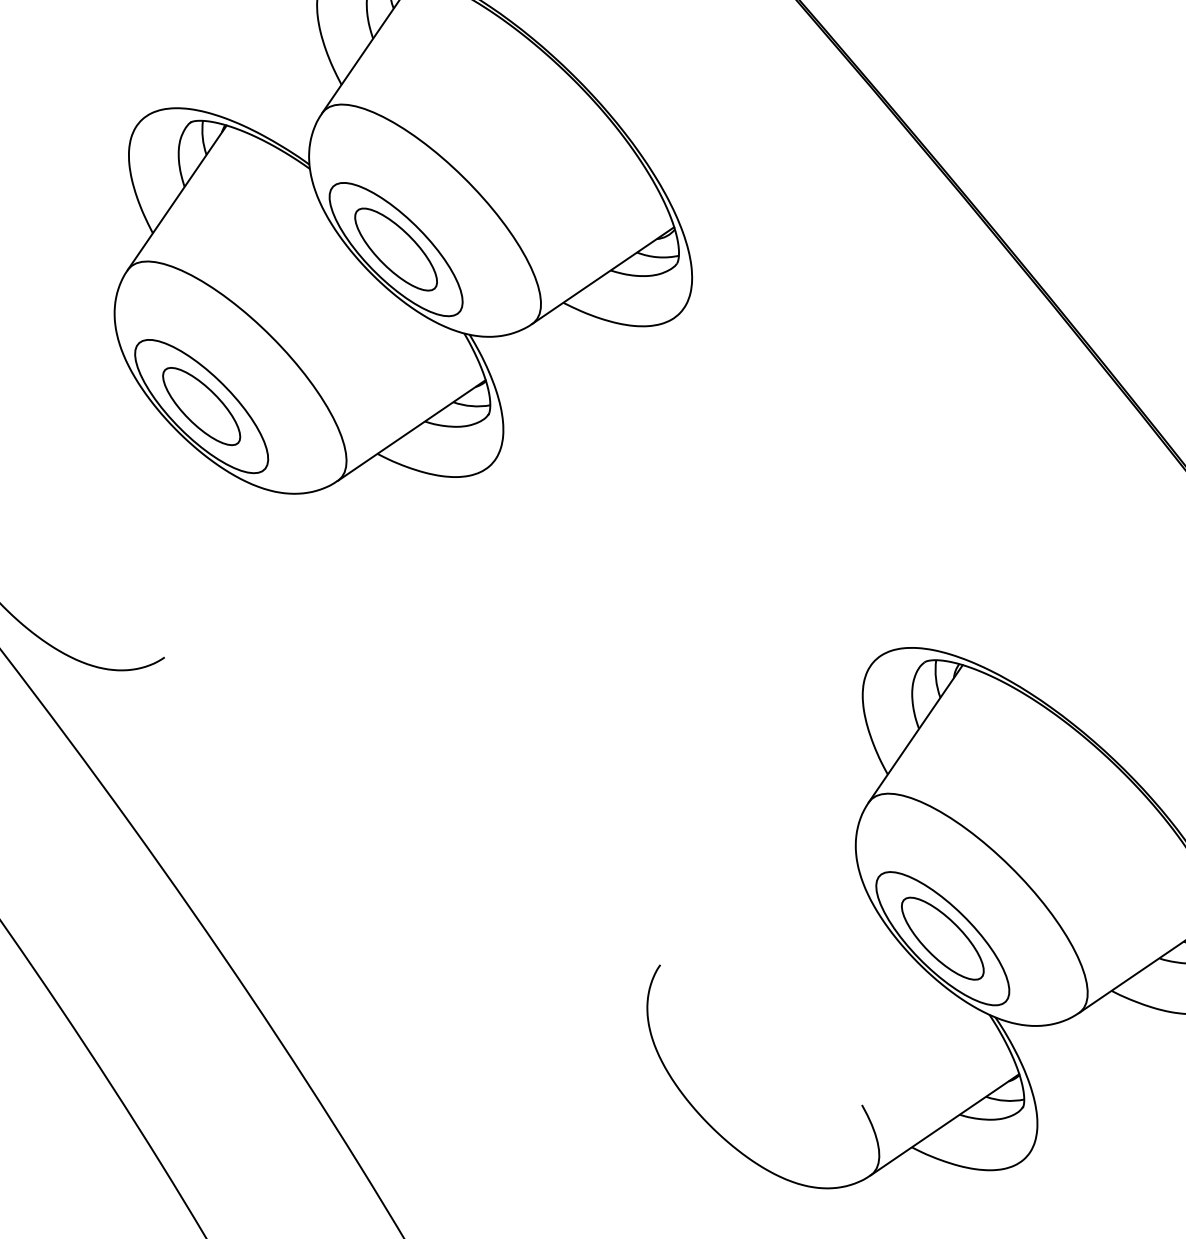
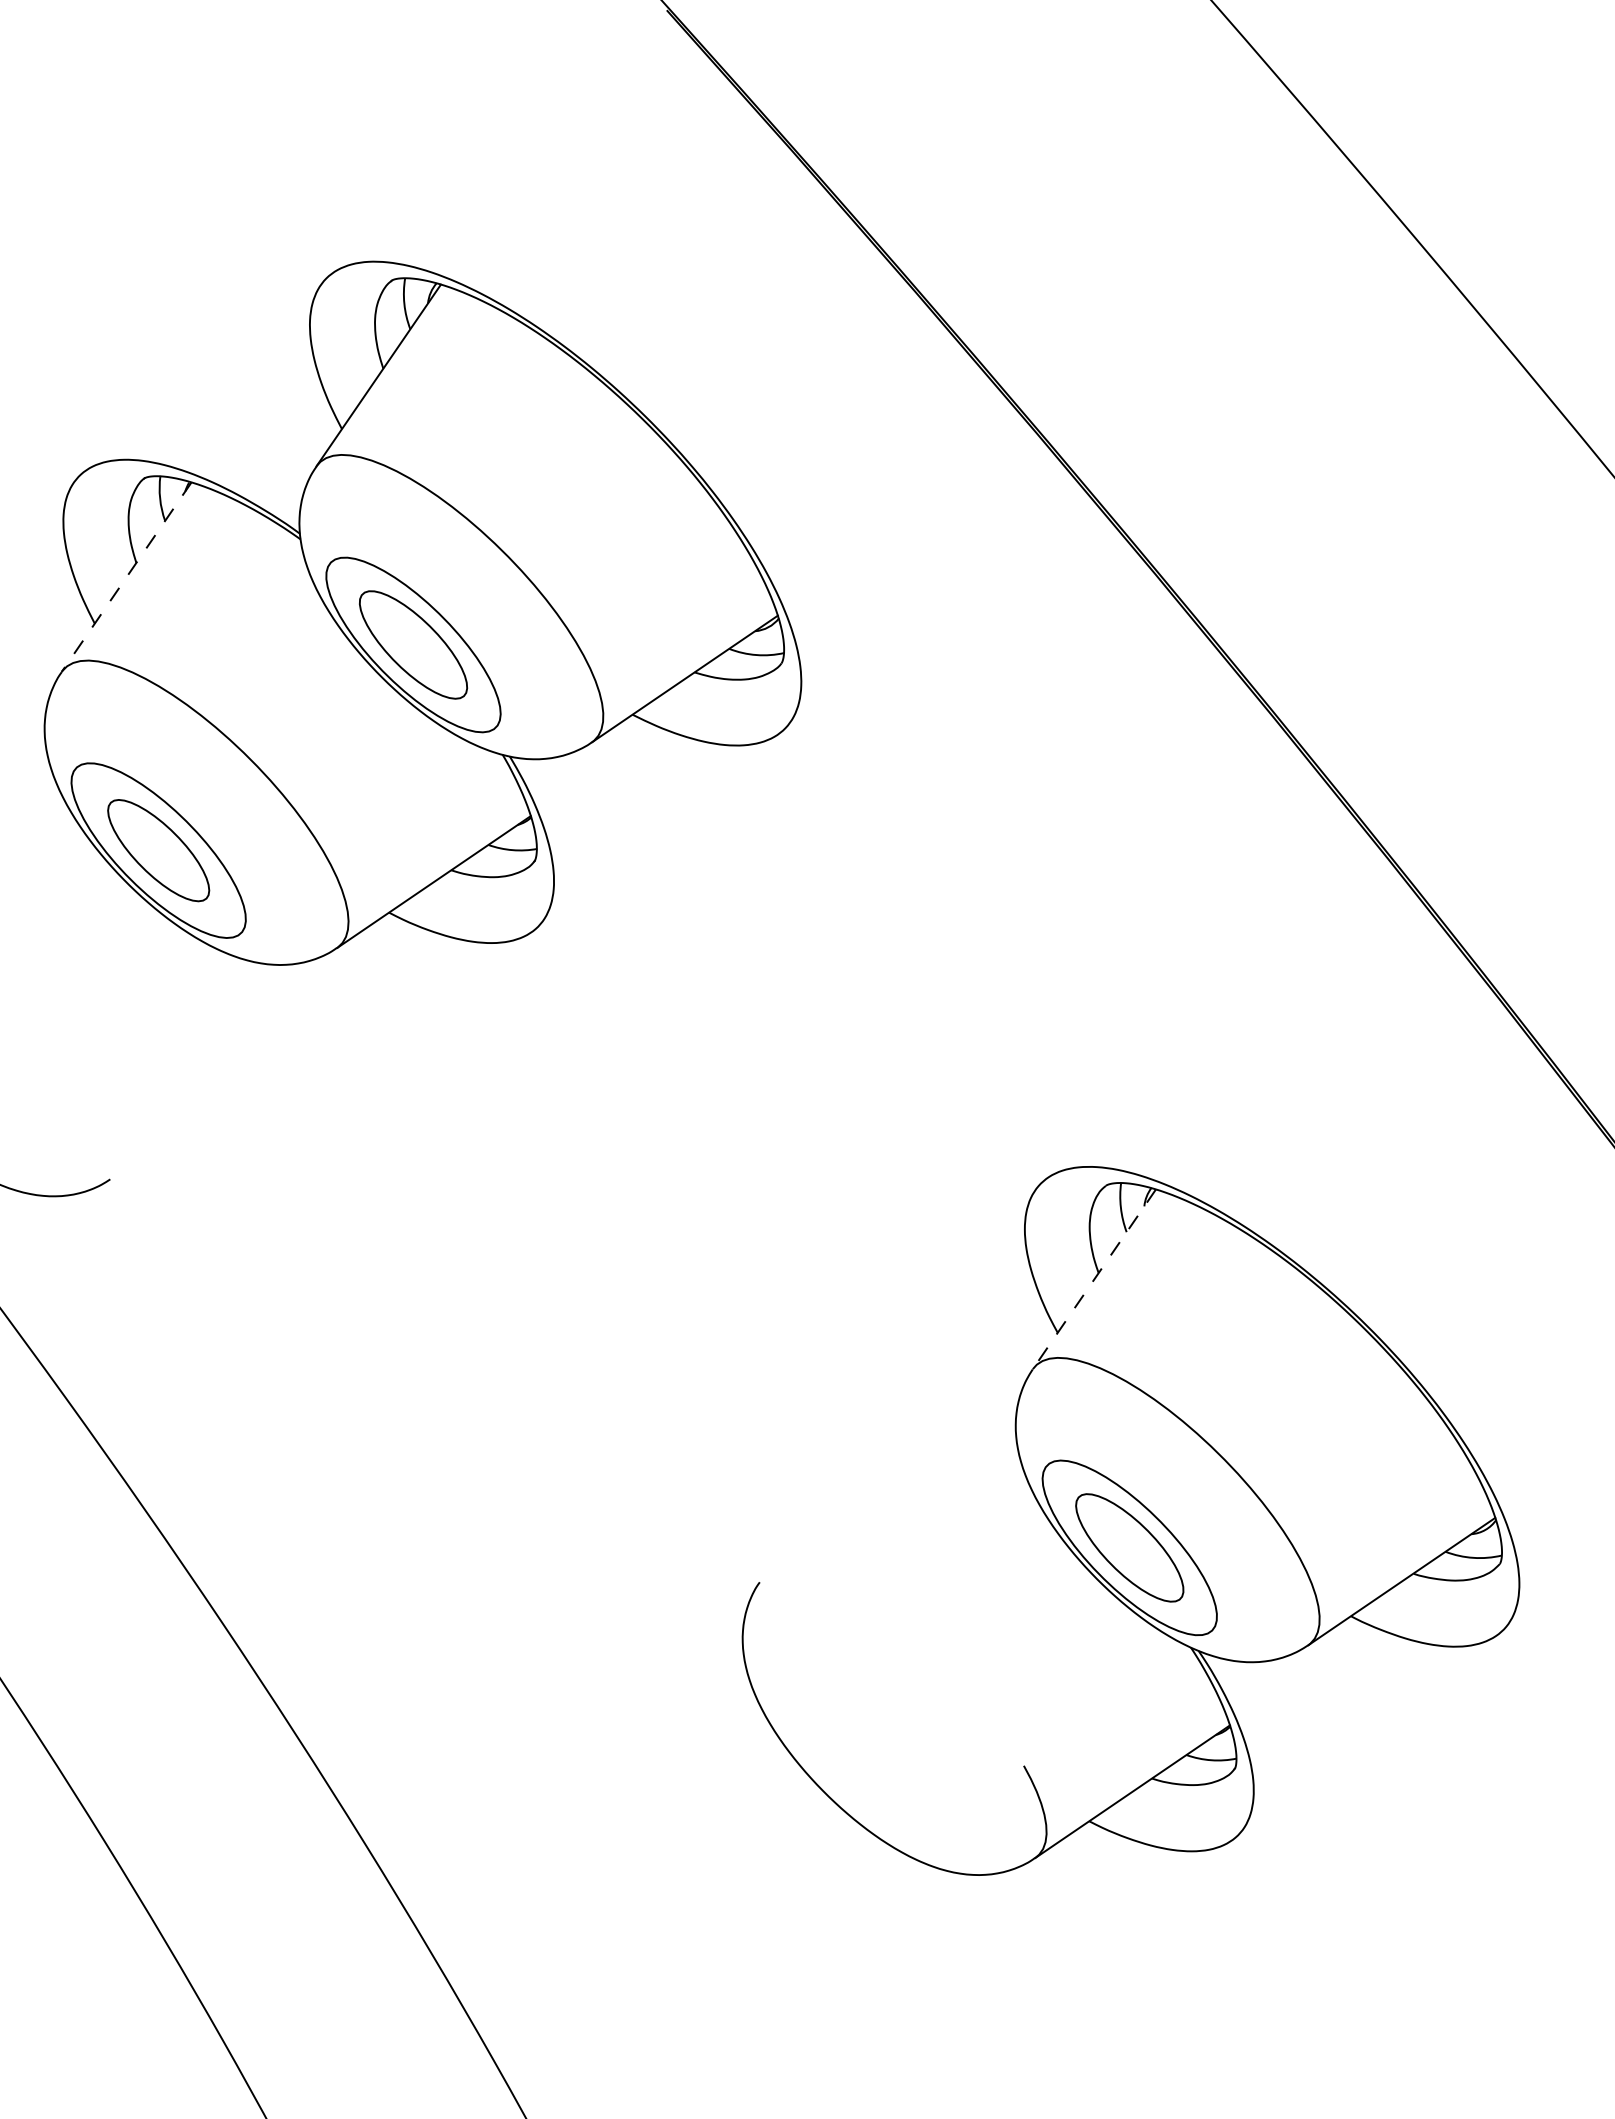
line: (177, 198) -> (126, 577), solid -> dashed
line: (915, 733) -> (1094, 1279), solid -> dashed

